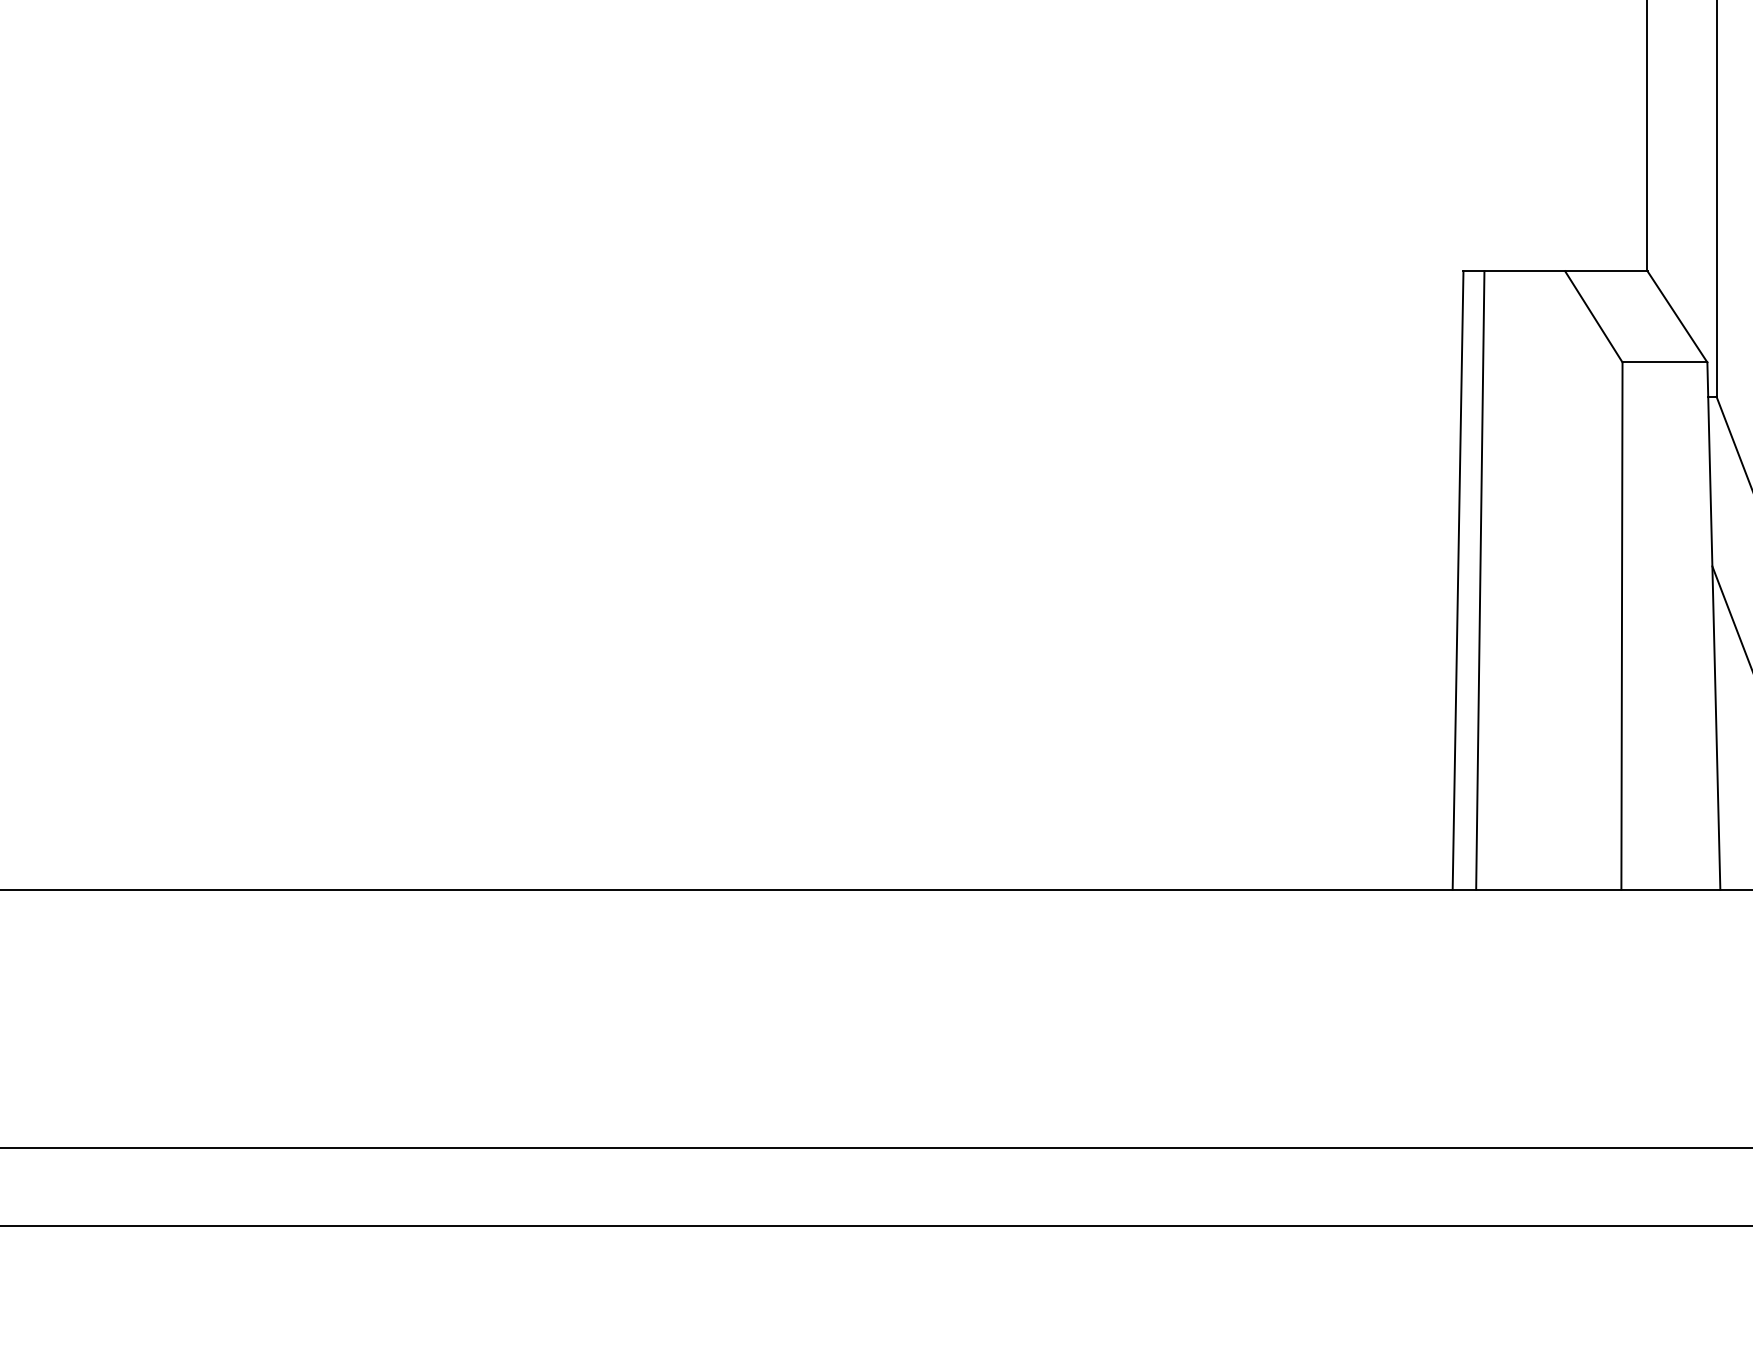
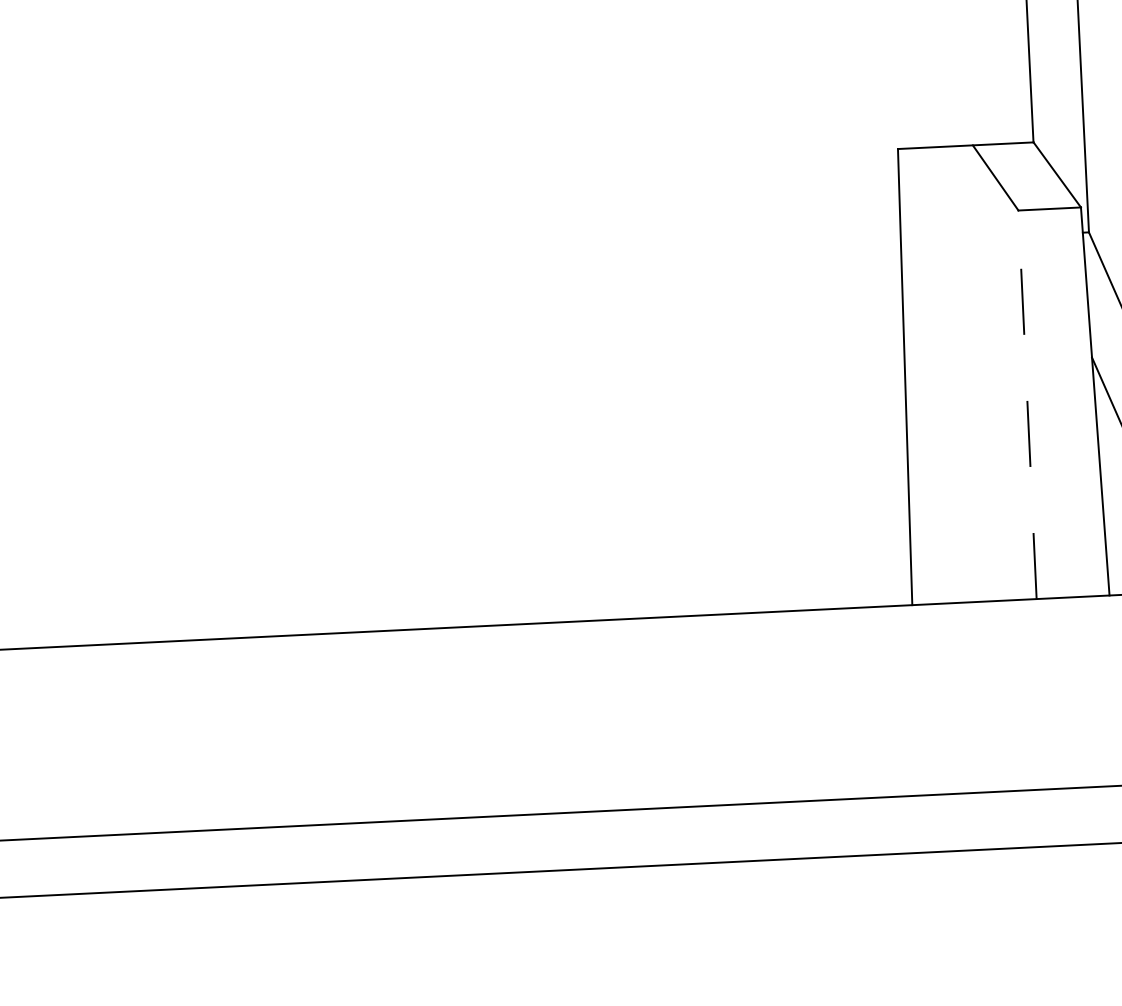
line: (1480, 580) -> (921, 376), removed
line: (1621, 626) -> (1027, 405), solid -> dashed

